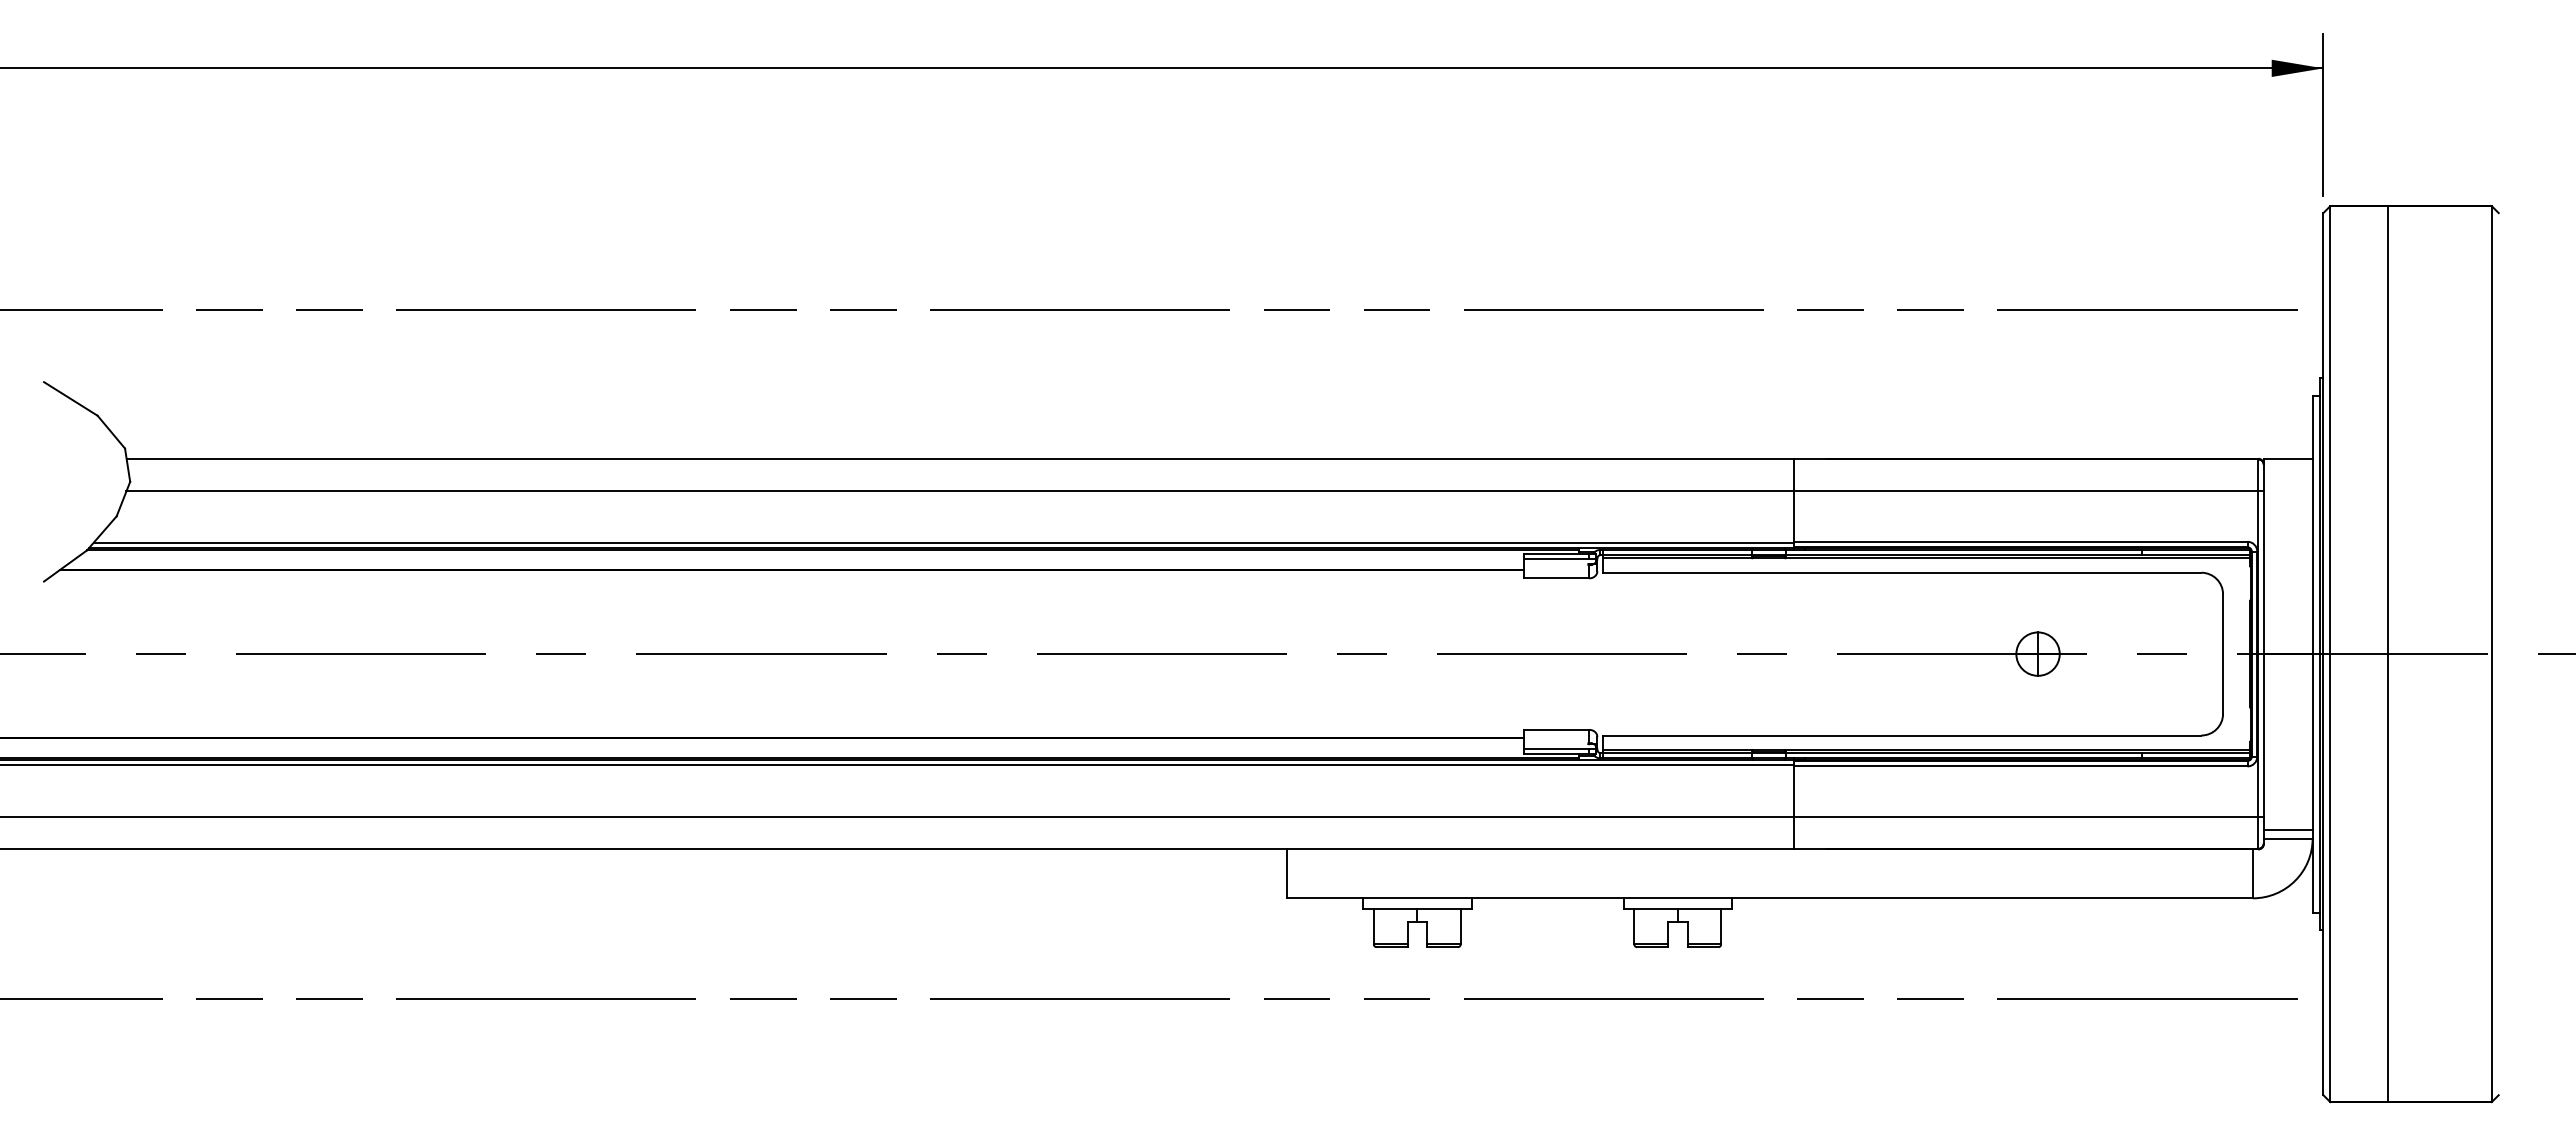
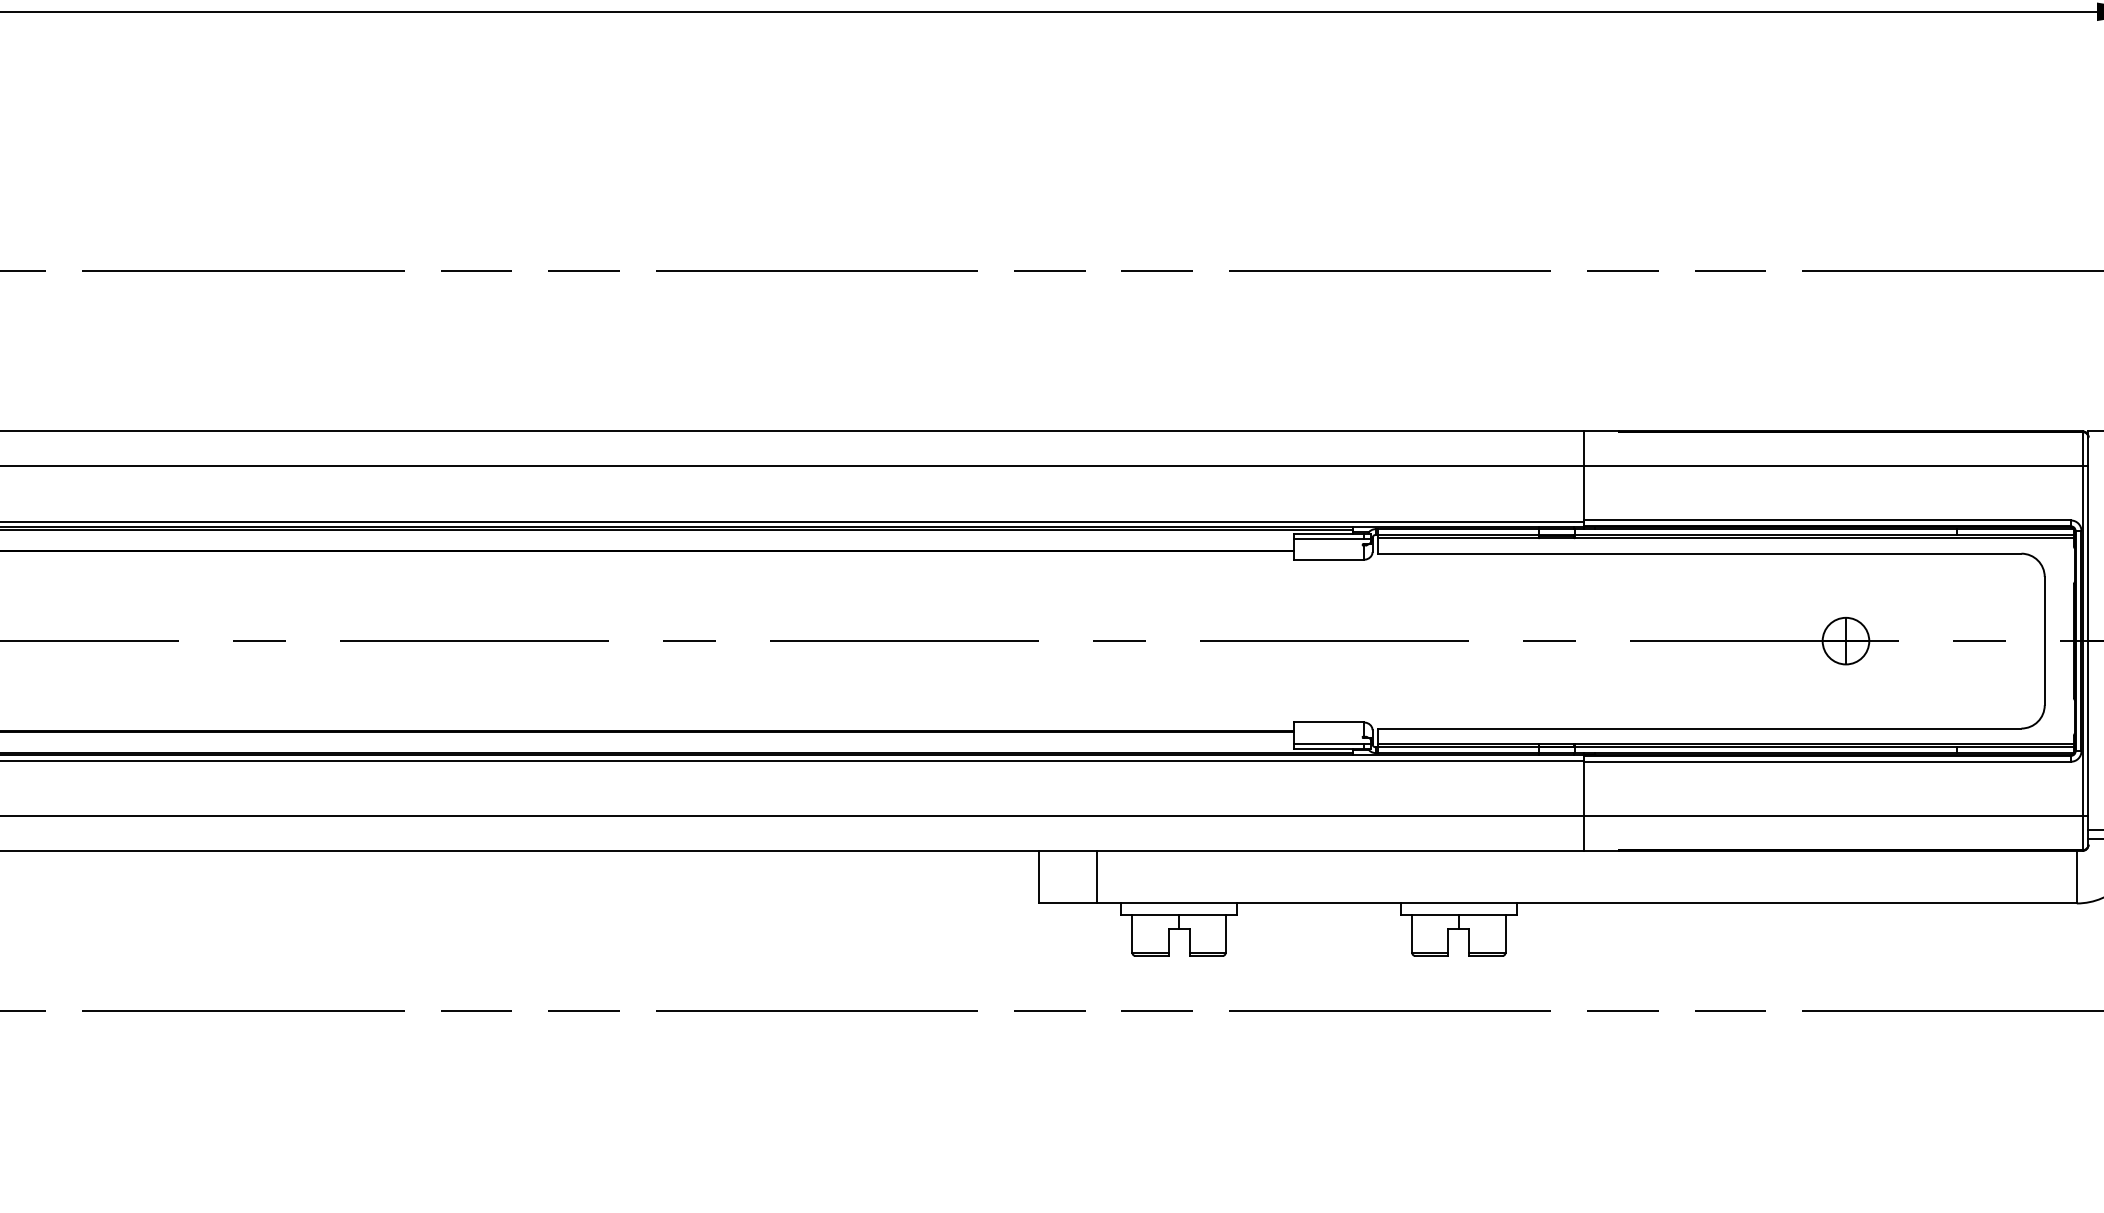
line: (1341, 873) -> (1097, 876), added

